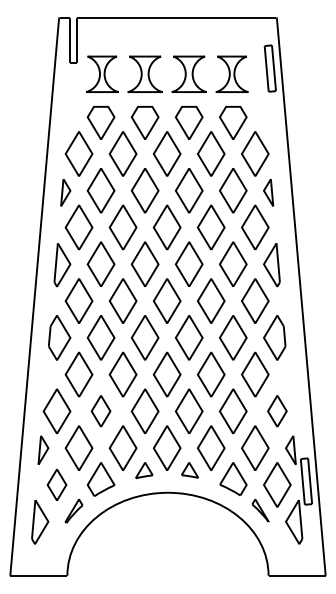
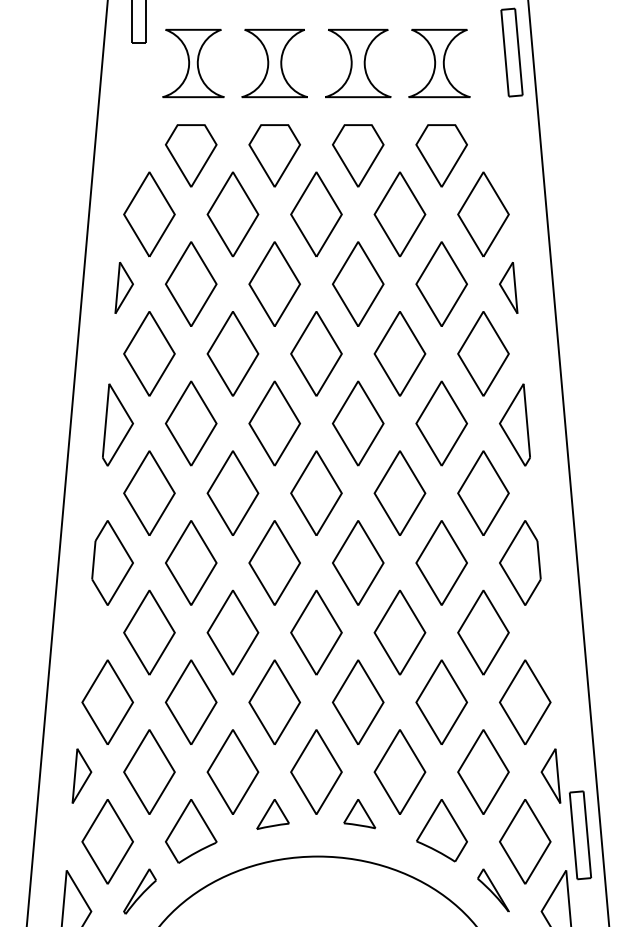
part: (100, 410) -> (190, 700), size x1.43
part: (277, 410) -> (525, 700), size x1.43
part: (56, 484) -> (106, 840), size x1.43

